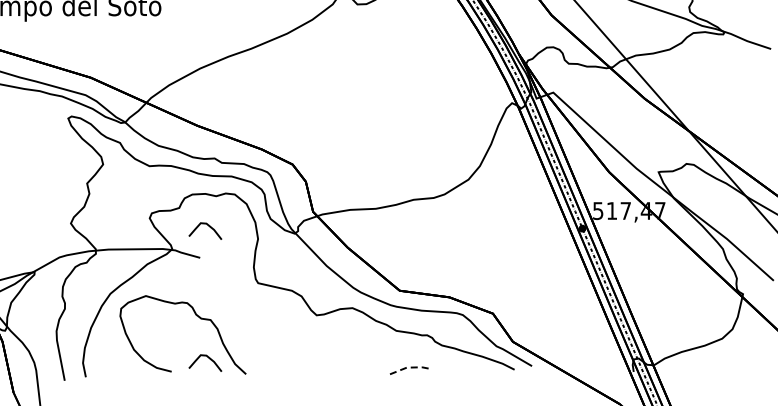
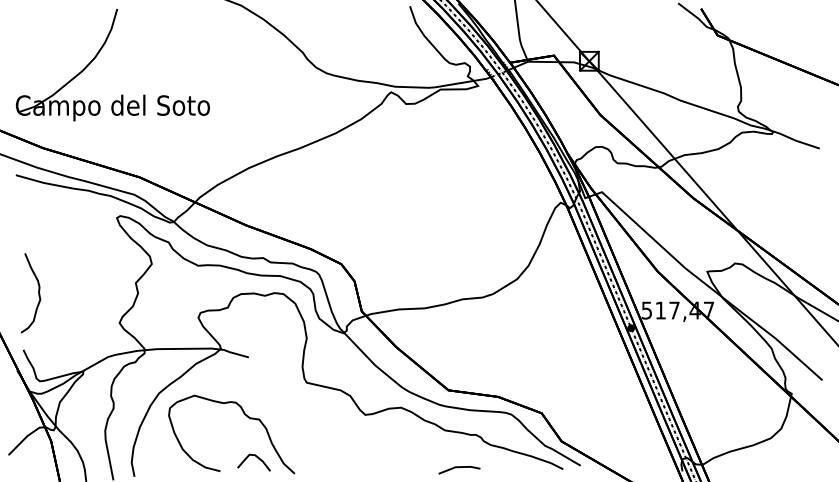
curve: (208, 226) -> (257, 326), removed
line: (410, 367) -> (459, 467), dashed -> solid

